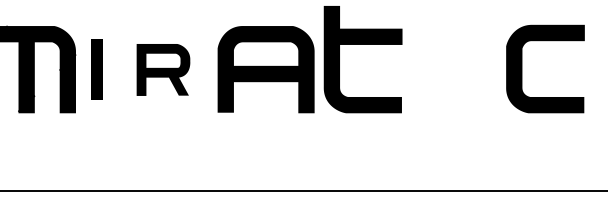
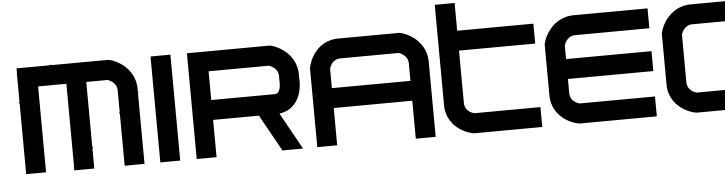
fill: (453, 68) -> (600, 66), added
part: (96, 69) -> (164, 108), size x1.43
part: (163, 69) -> (246, 100), size x1.67

